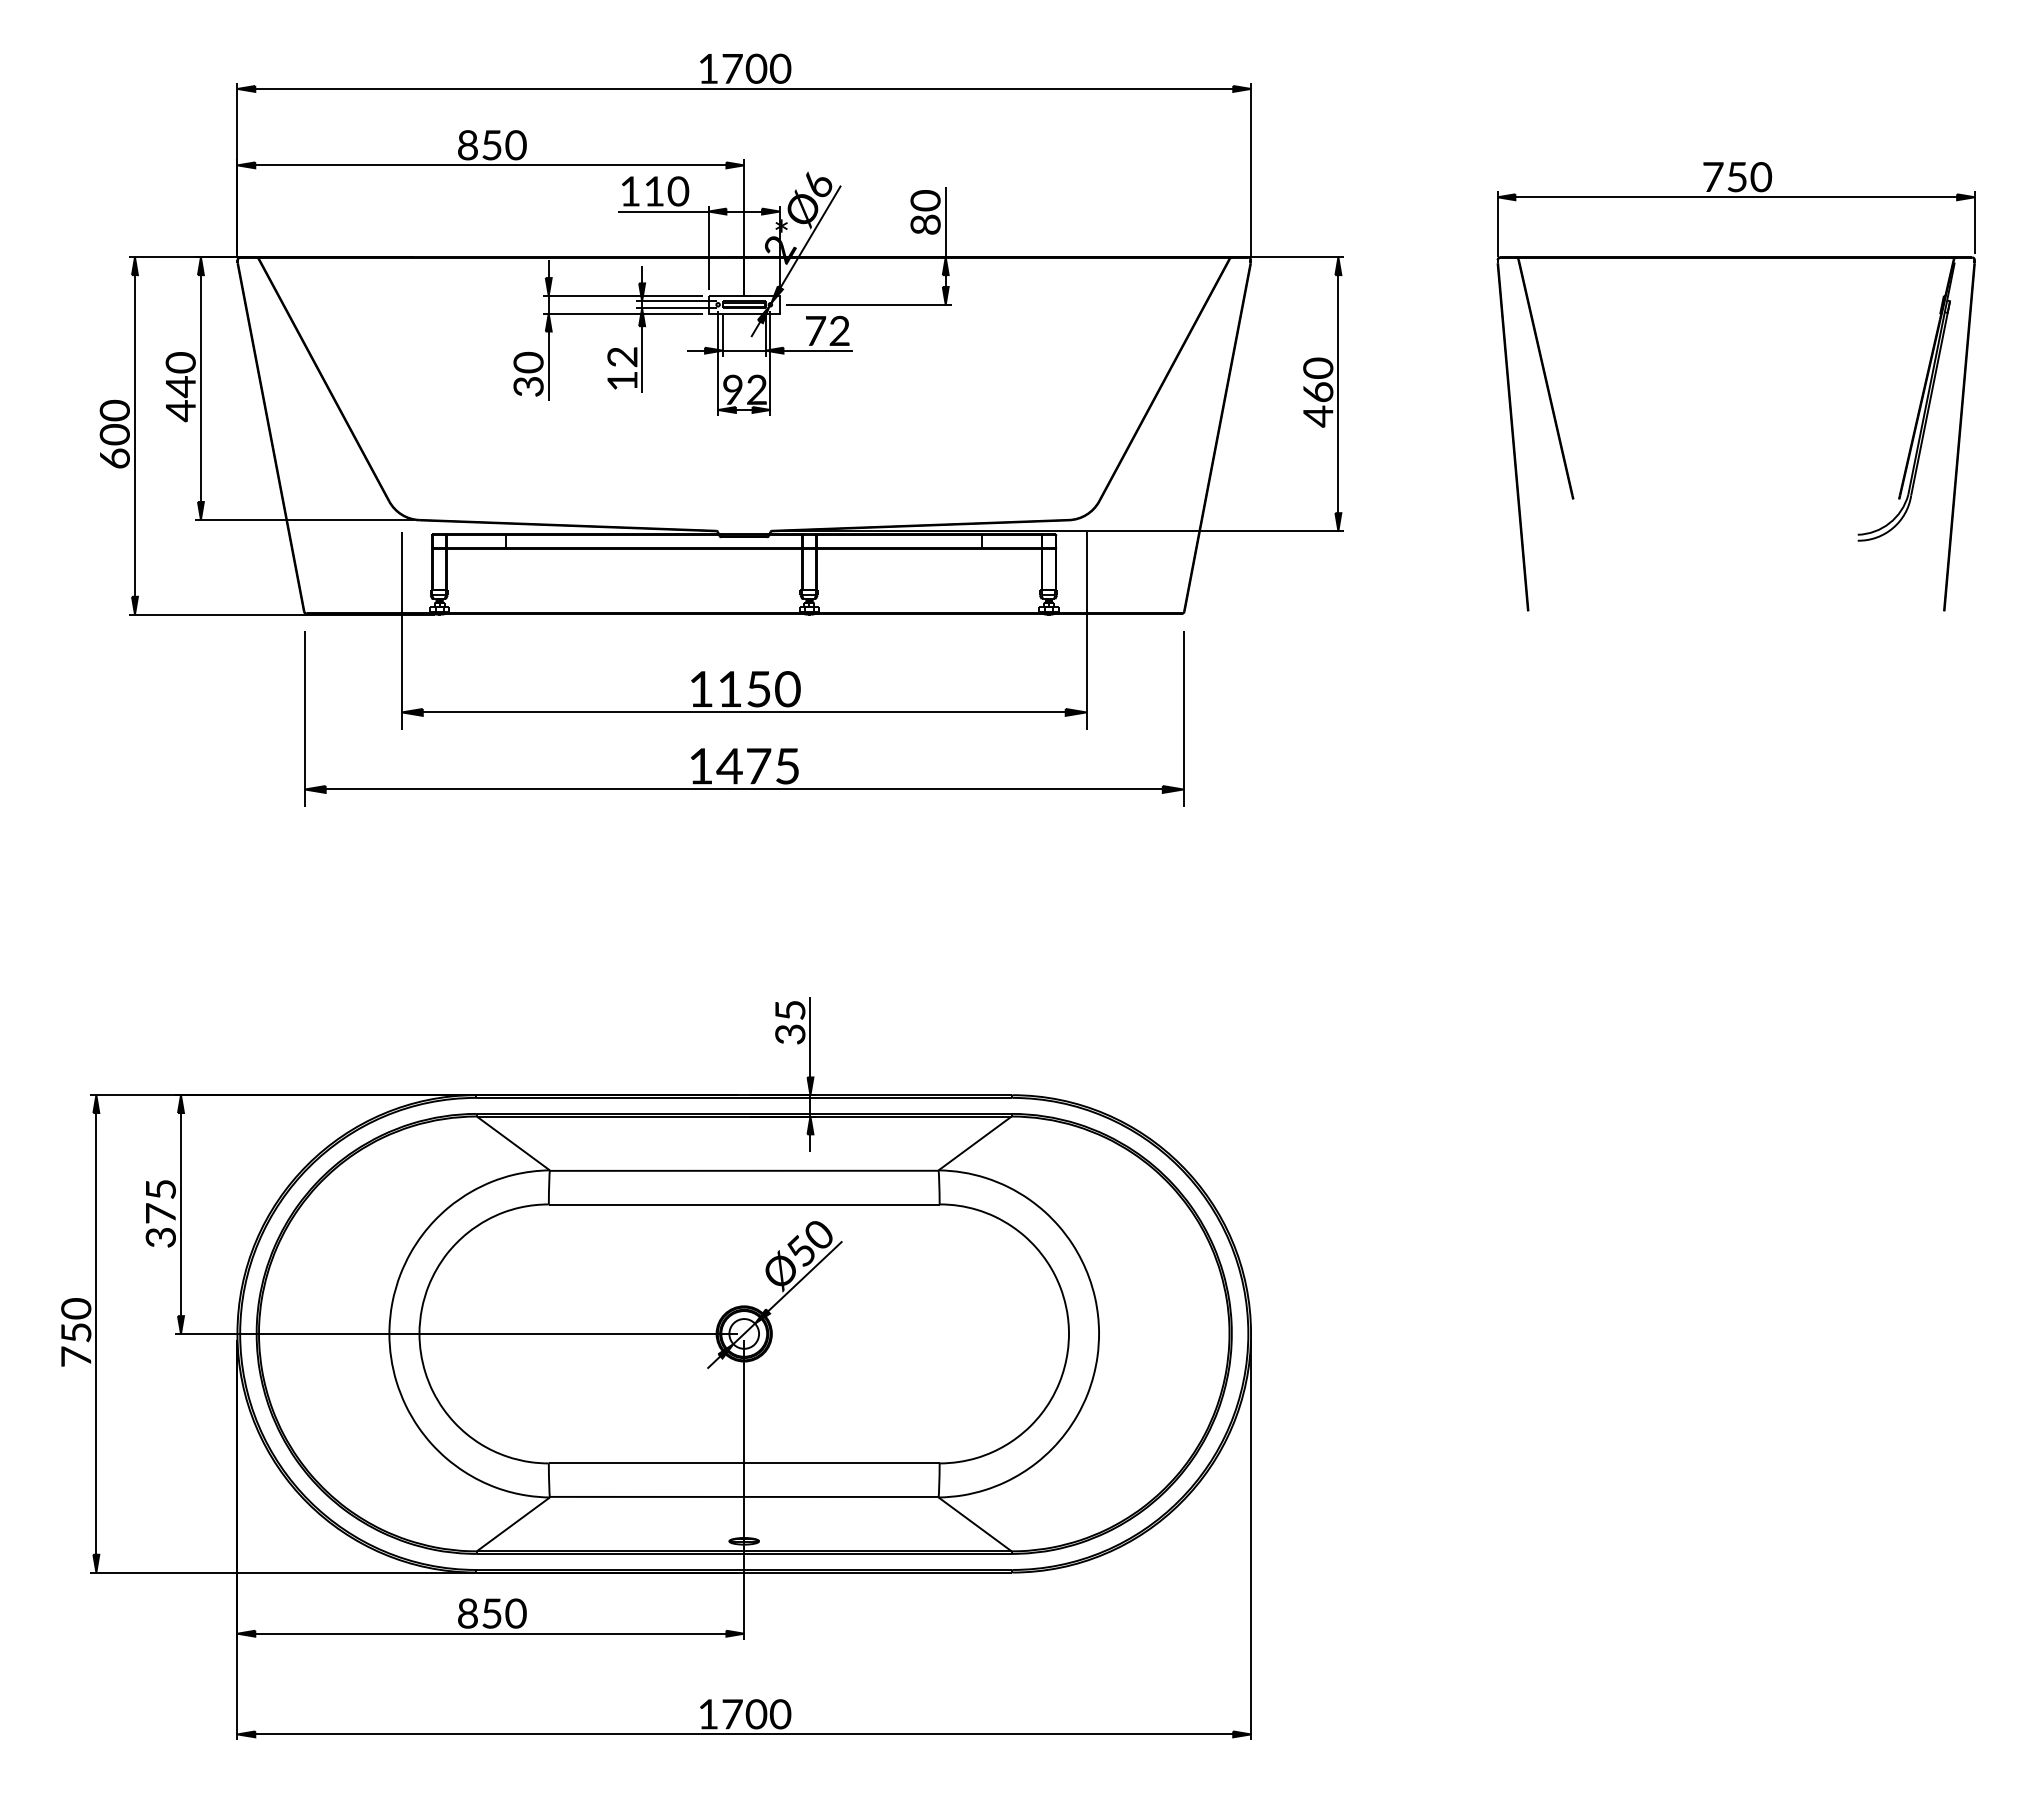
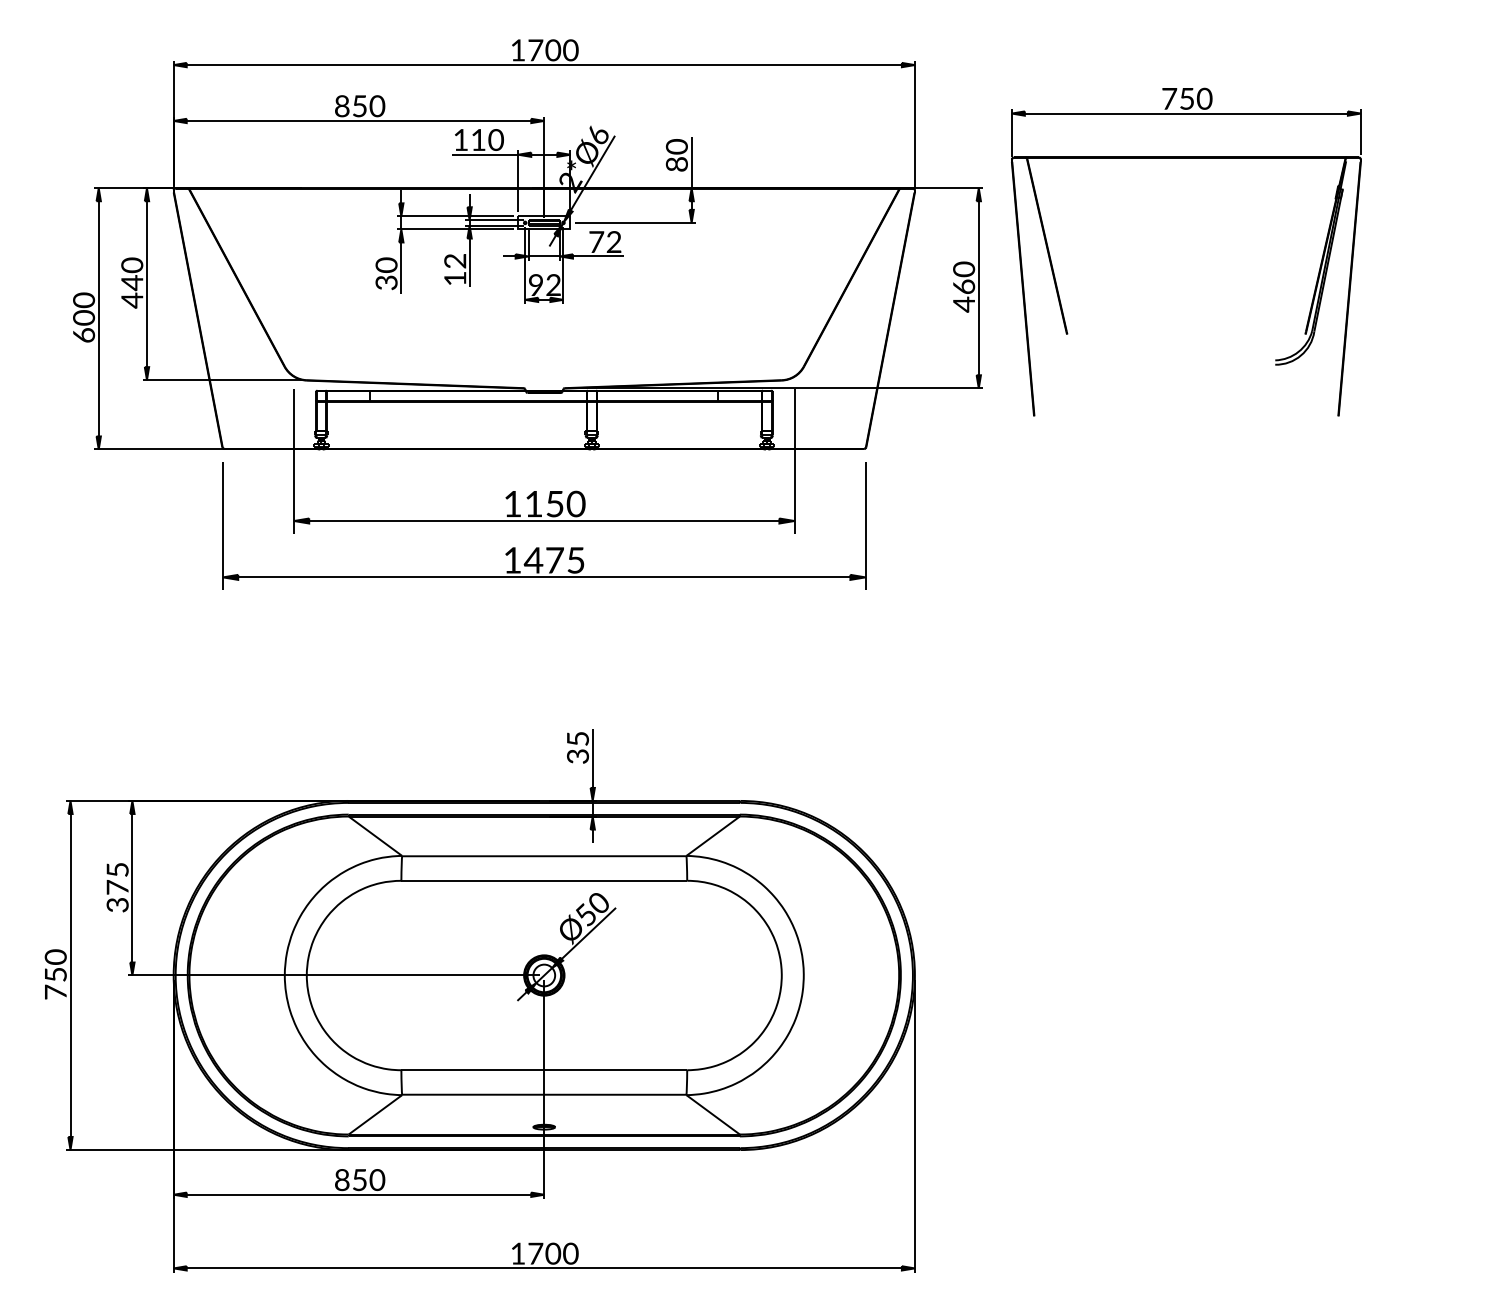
part: (1735, 258) -> (1185, 158), moved

